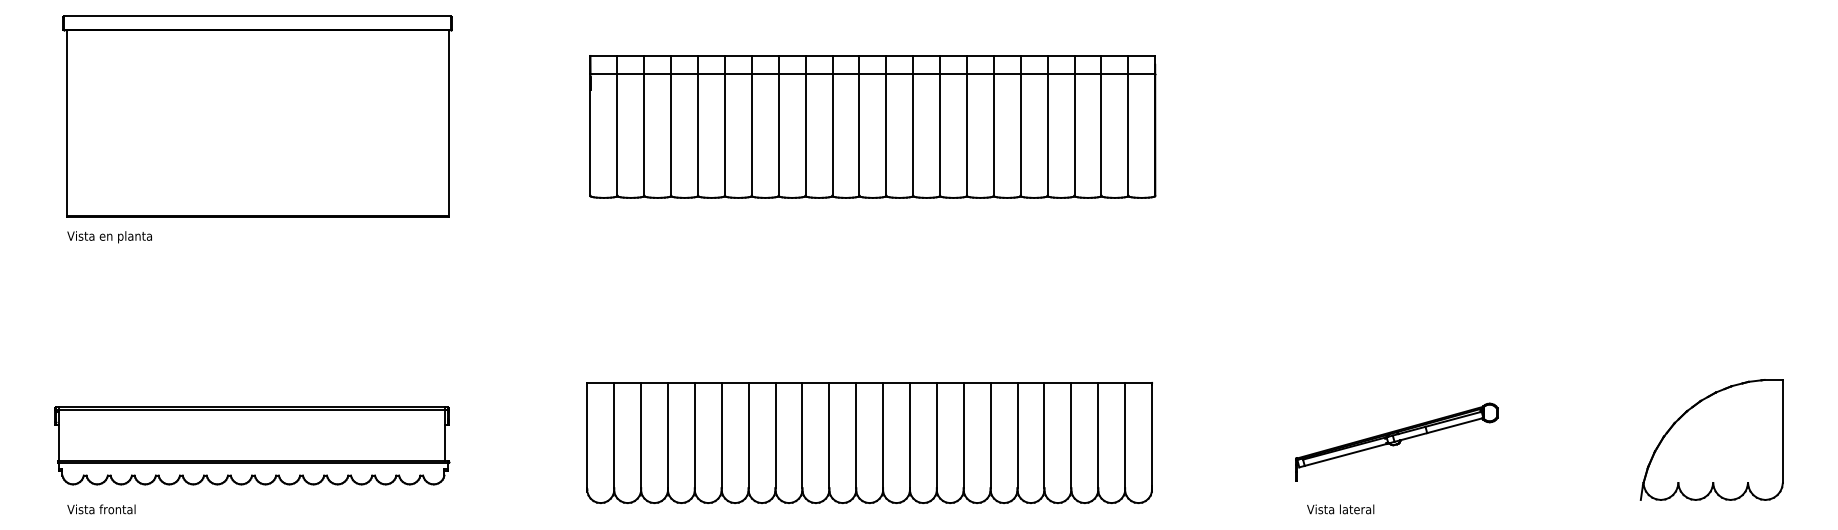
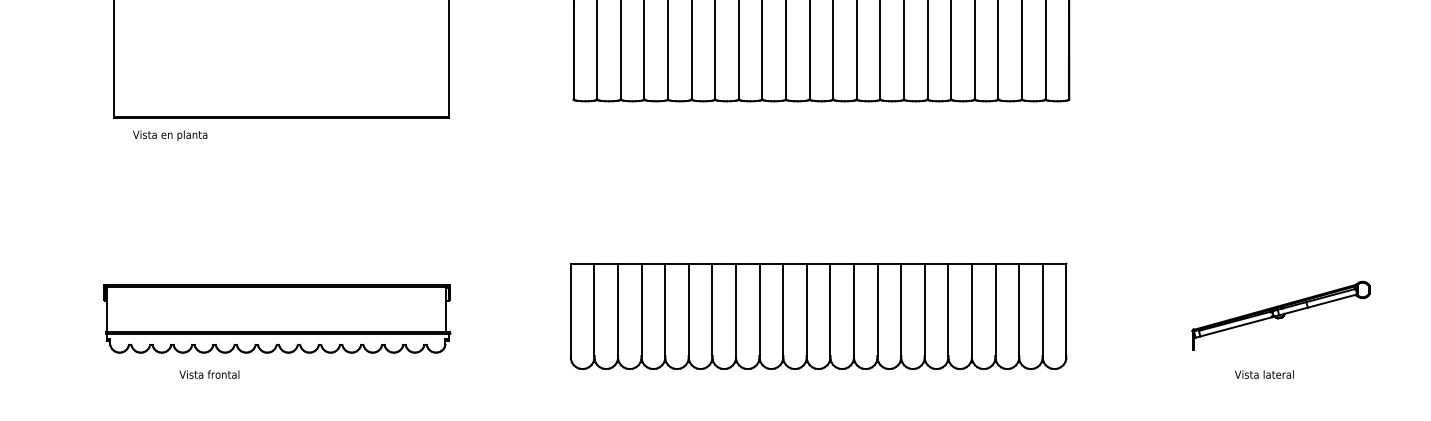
text: (109, 237) -> (169, 136), moved
text: (101, 509) -> (209, 374), moved
text: (1340, 509) -> (1264, 374), moved

